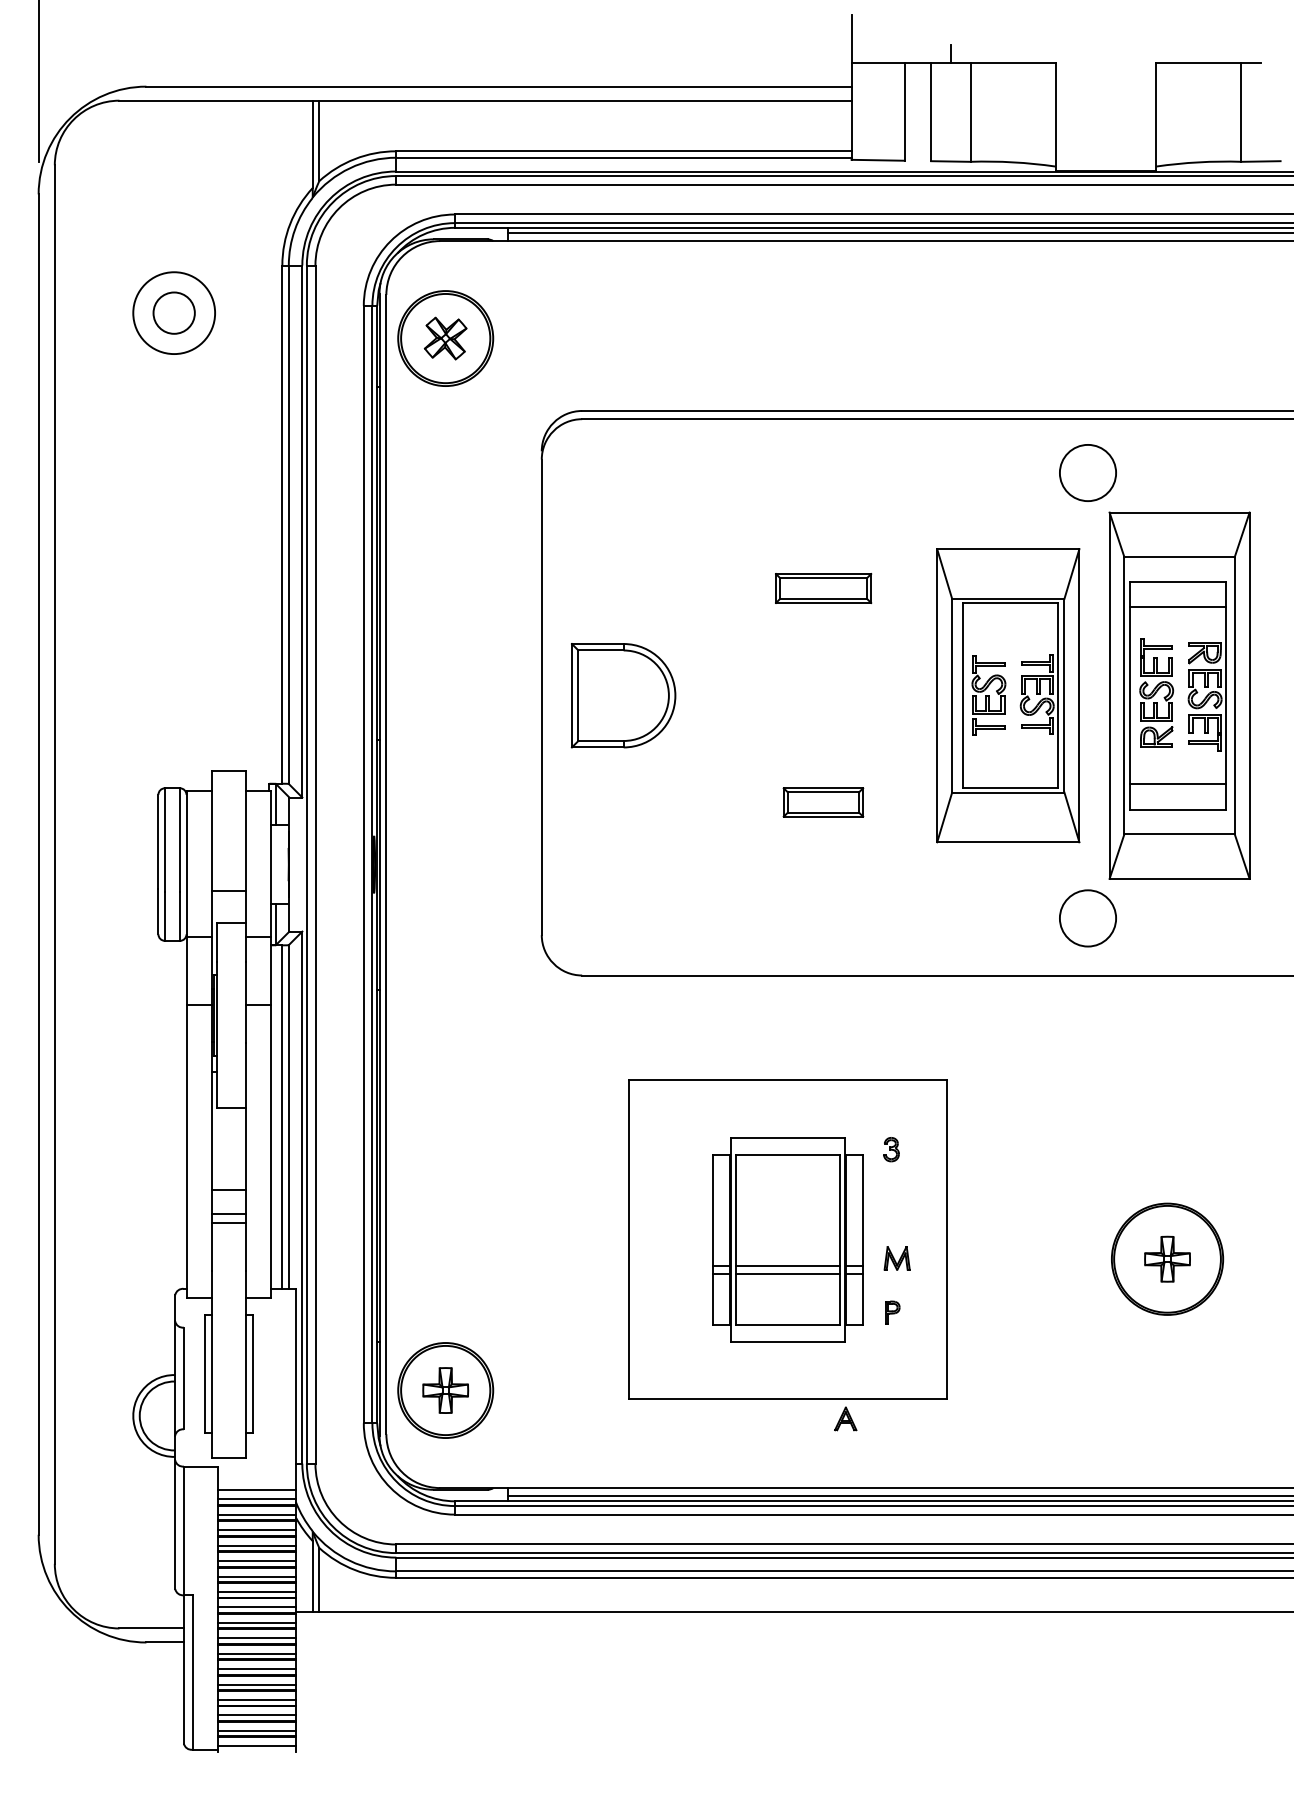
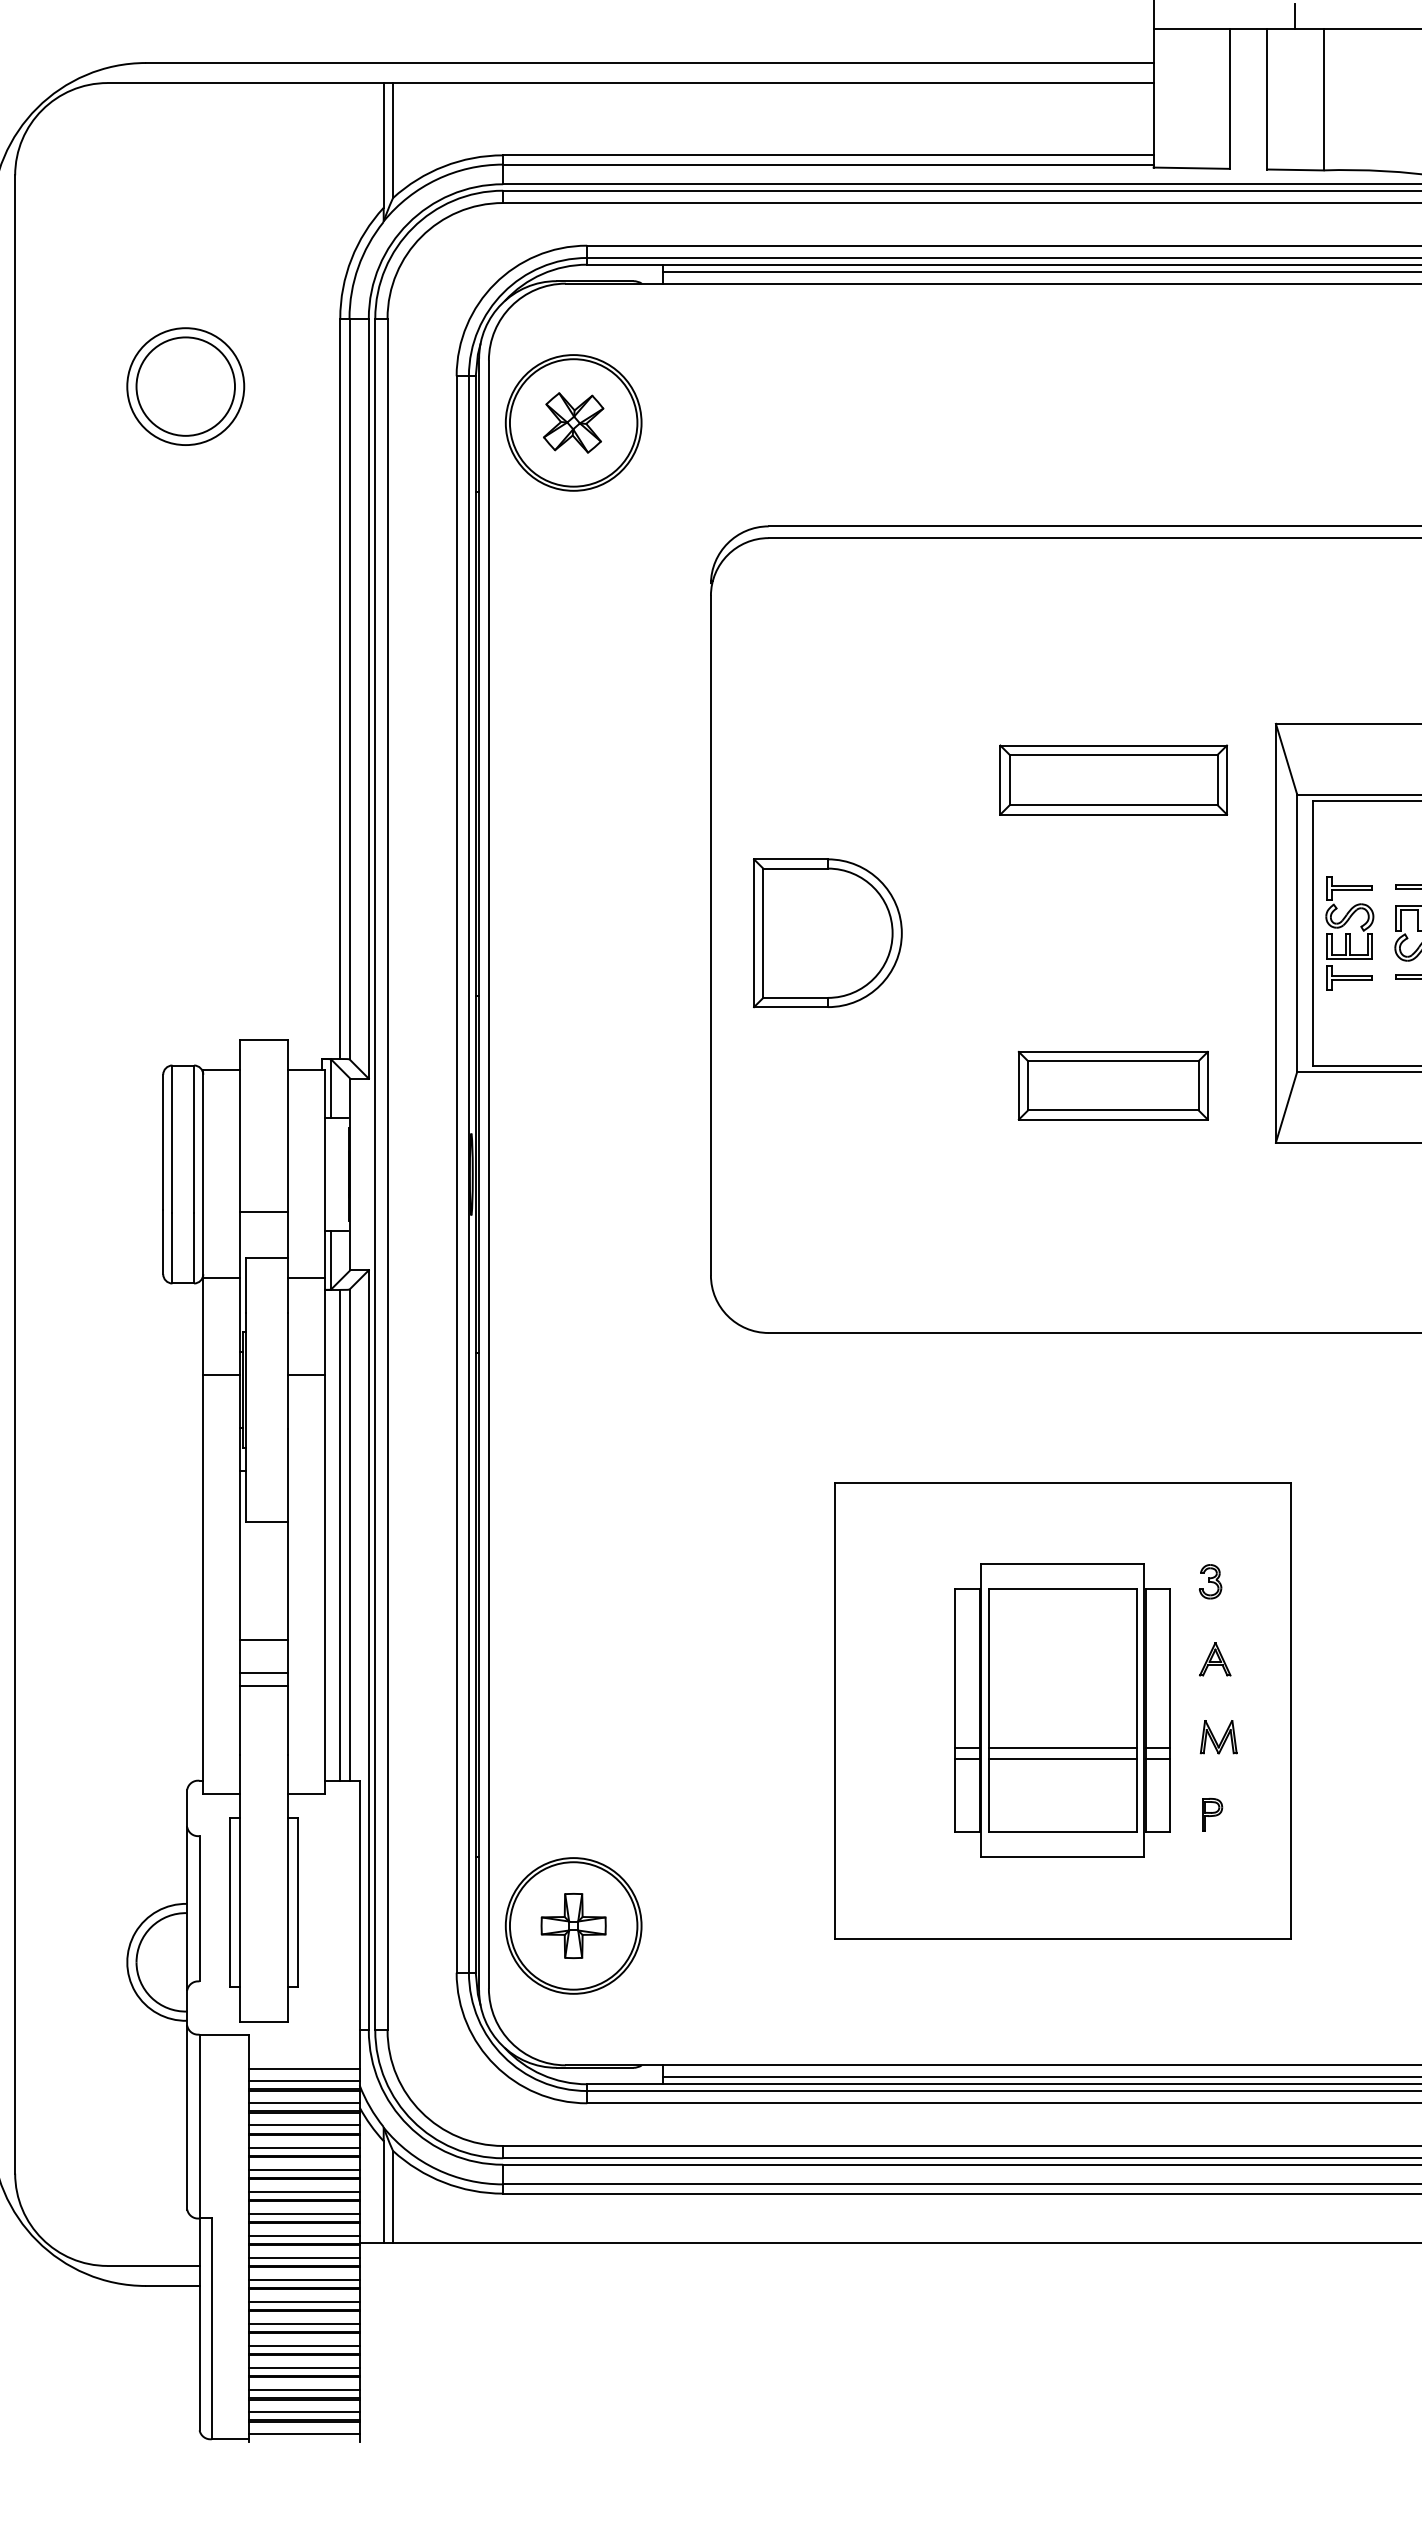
circle: (173, 312) -> (184, 385), size x1.67
part: (823, 588) -> (1113, 780), size x1.67
part: (823, 802) -> (1113, 1085), size x1.67
part: (845, 1418) -> (1214, 1658), moved

